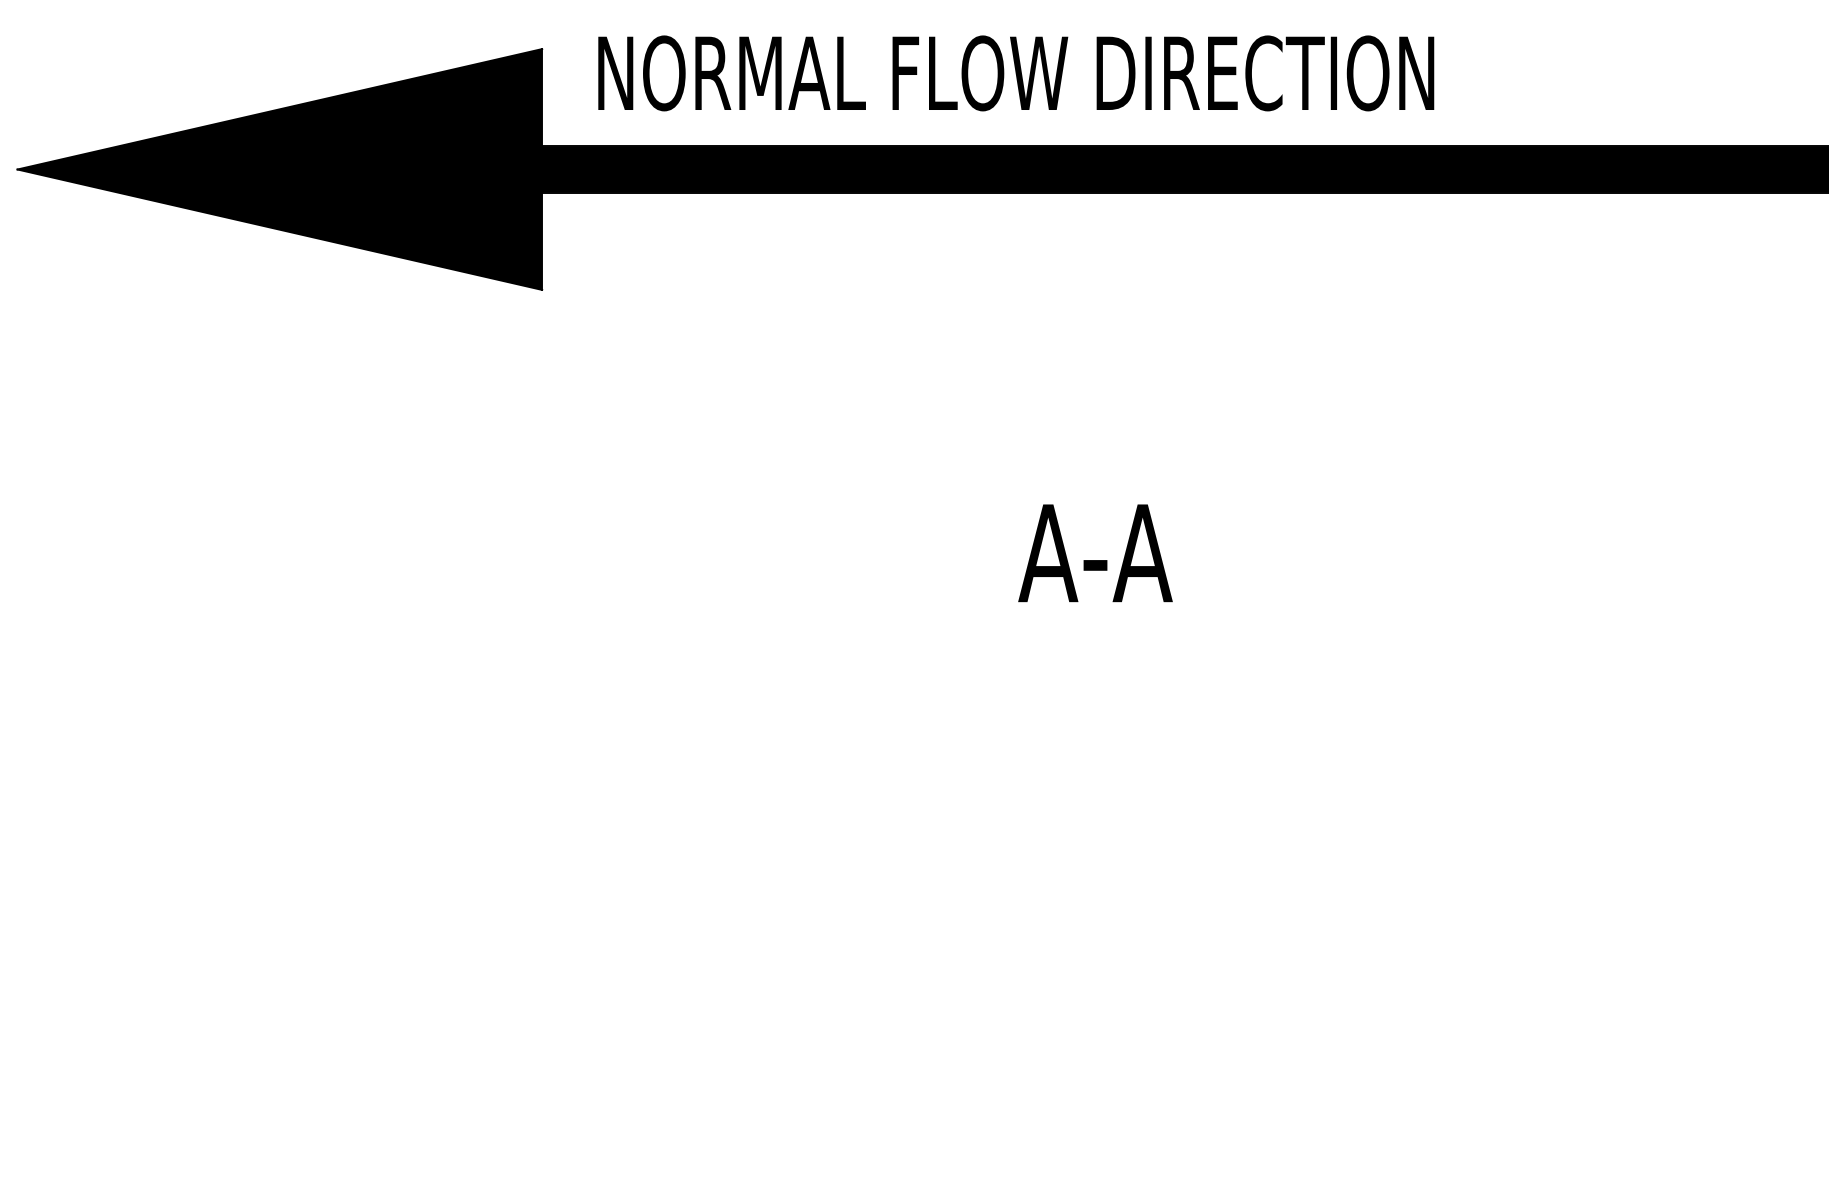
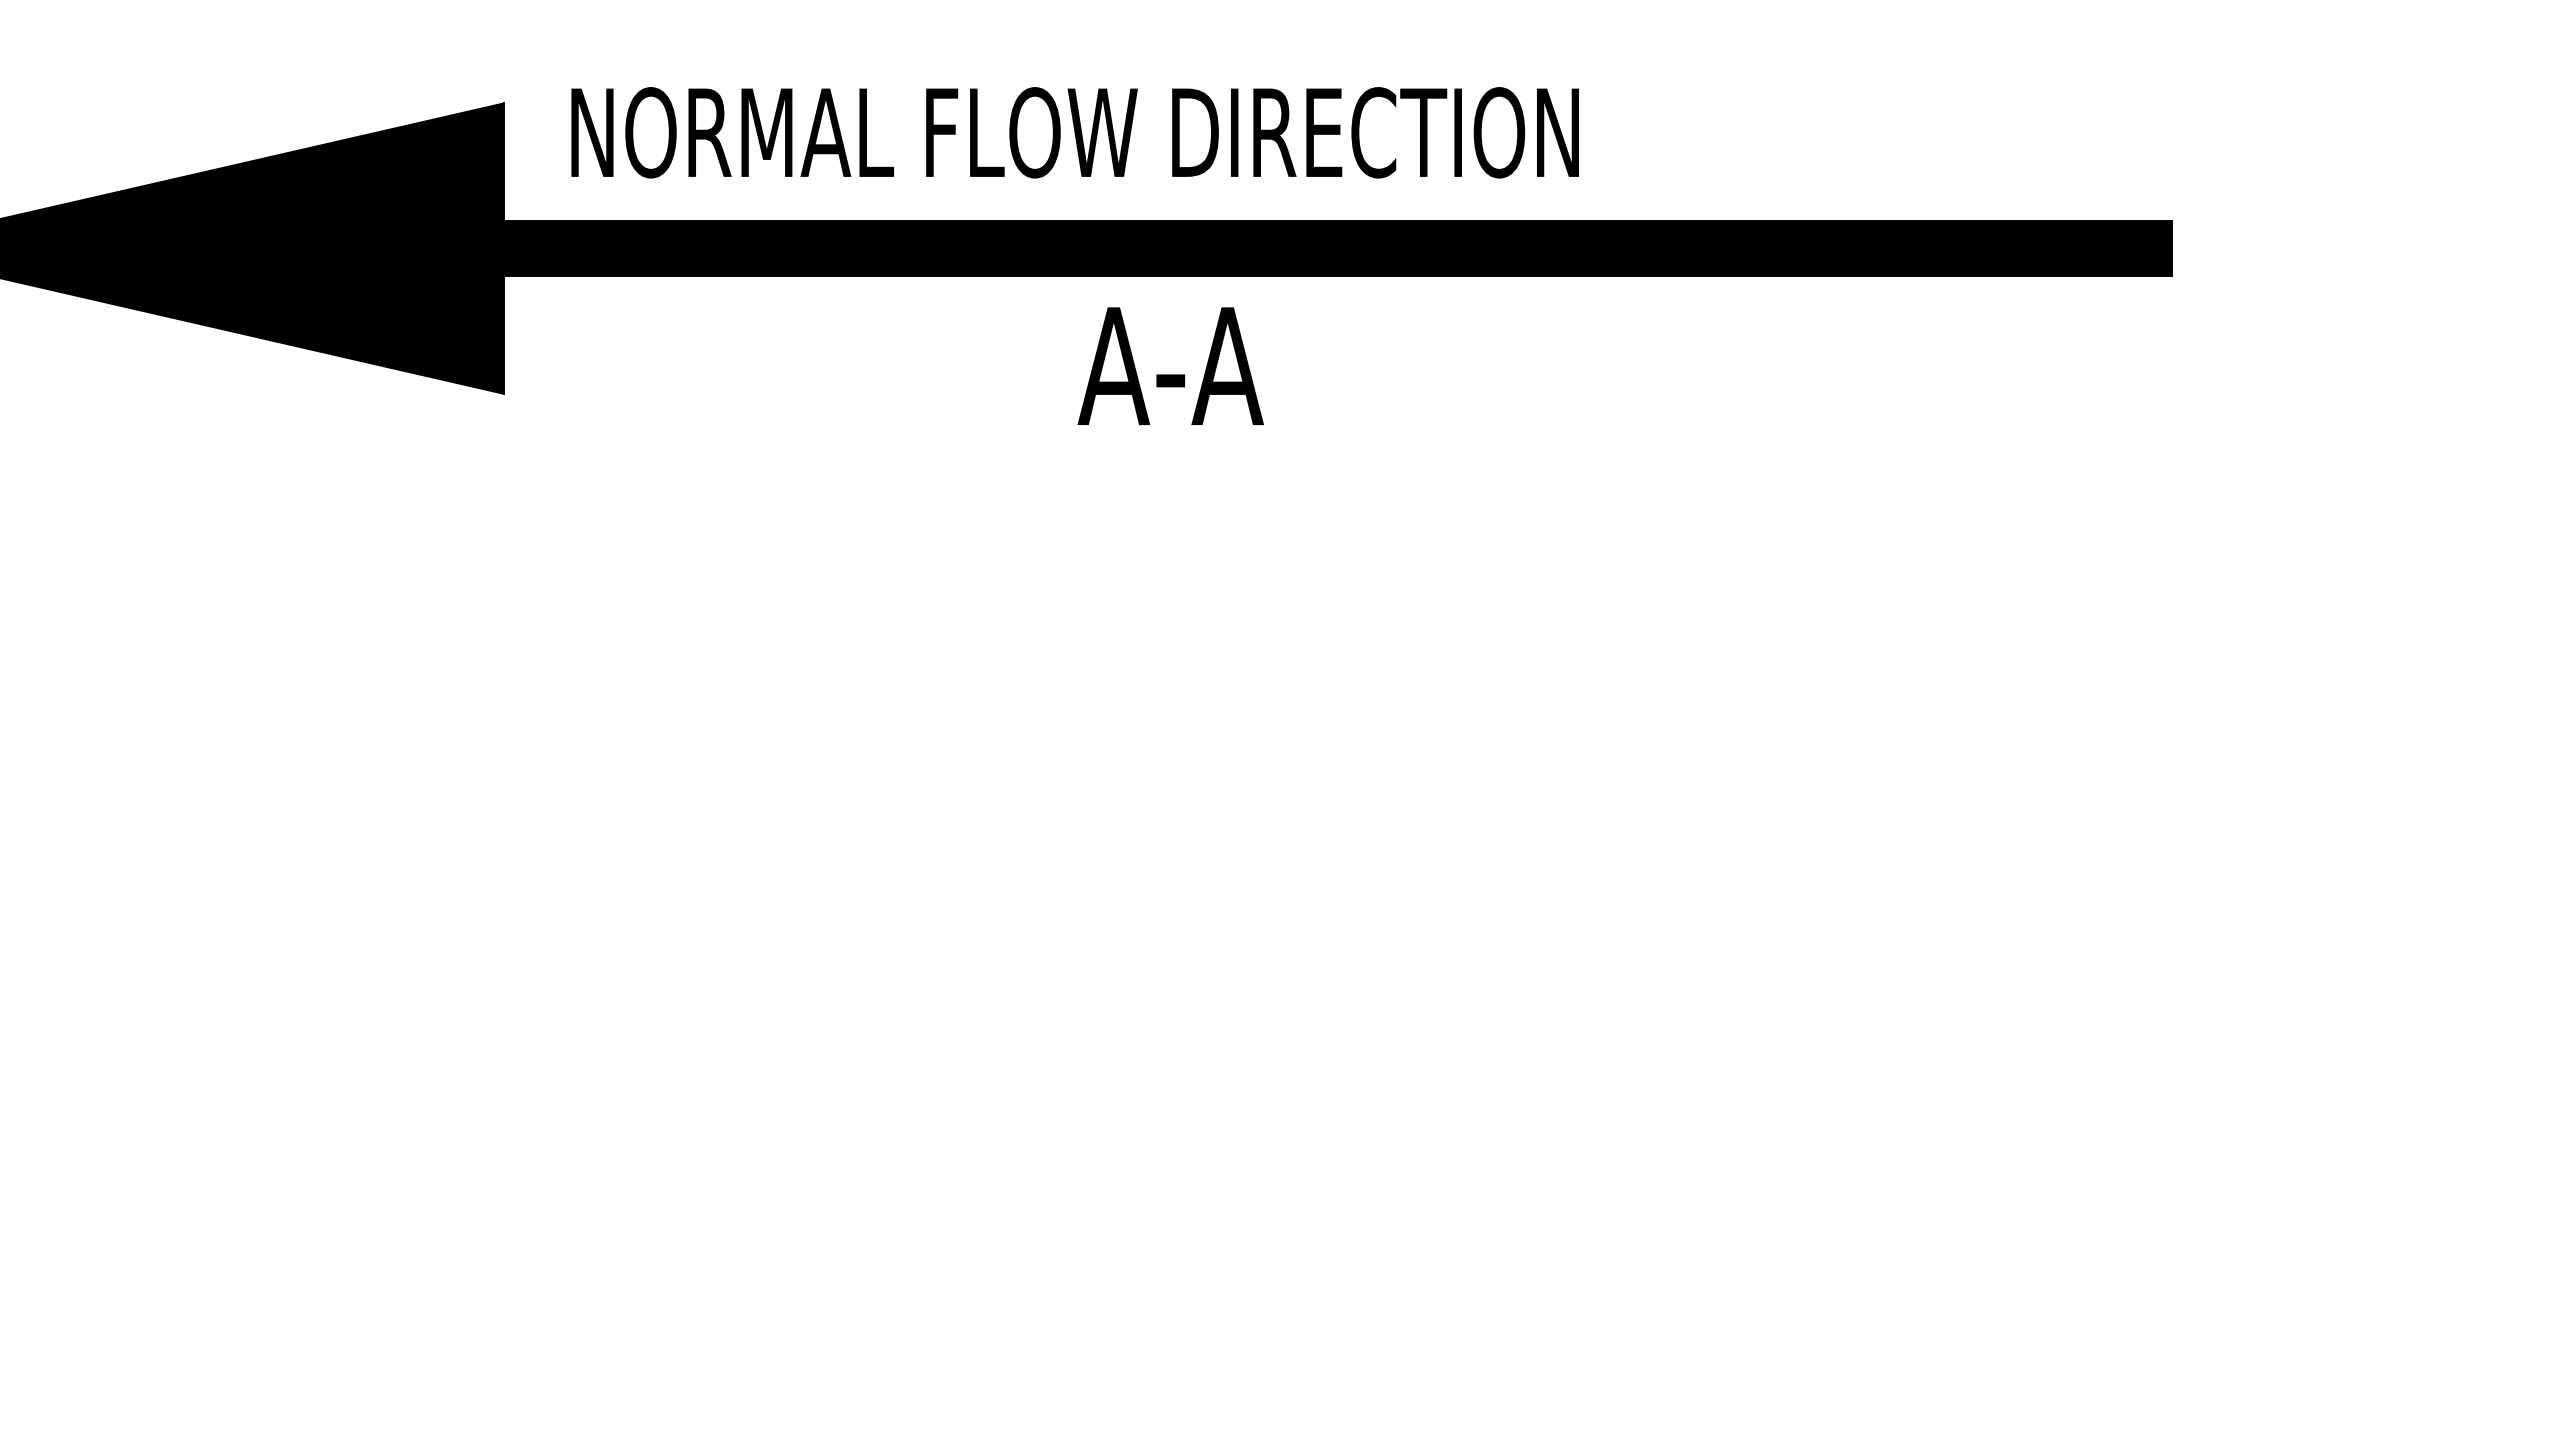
text: (1095, 552) -> (1170, 365), moved

